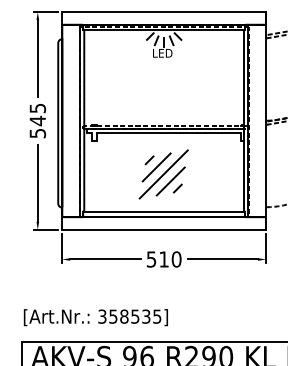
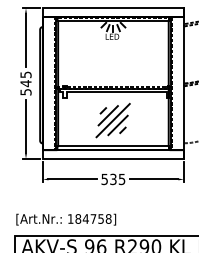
text: (170, 259) -> (117, 179), 510 -> 535
text: (129, 315) -> (89, 218), 358535] -> 184758]

